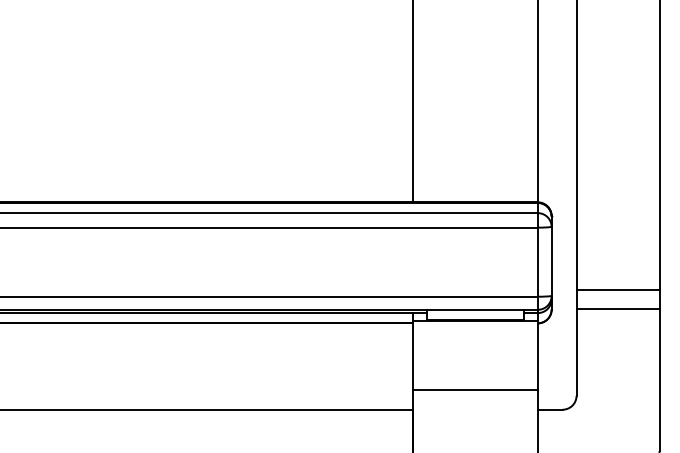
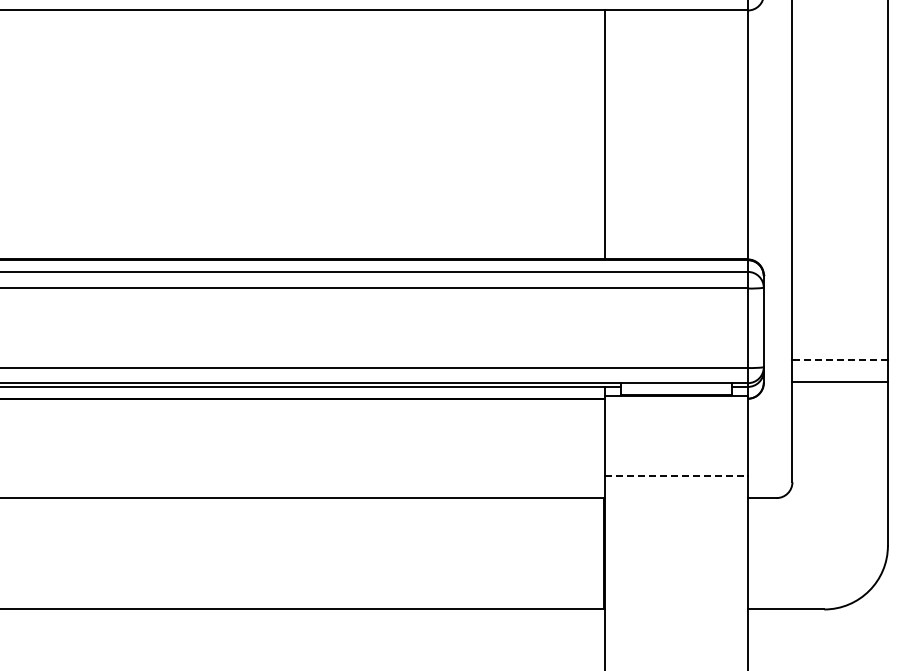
line: (618, 290) -> (840, 360), solid -> dashed
line: (475, 390) -> (676, 475), solid -> dashed

